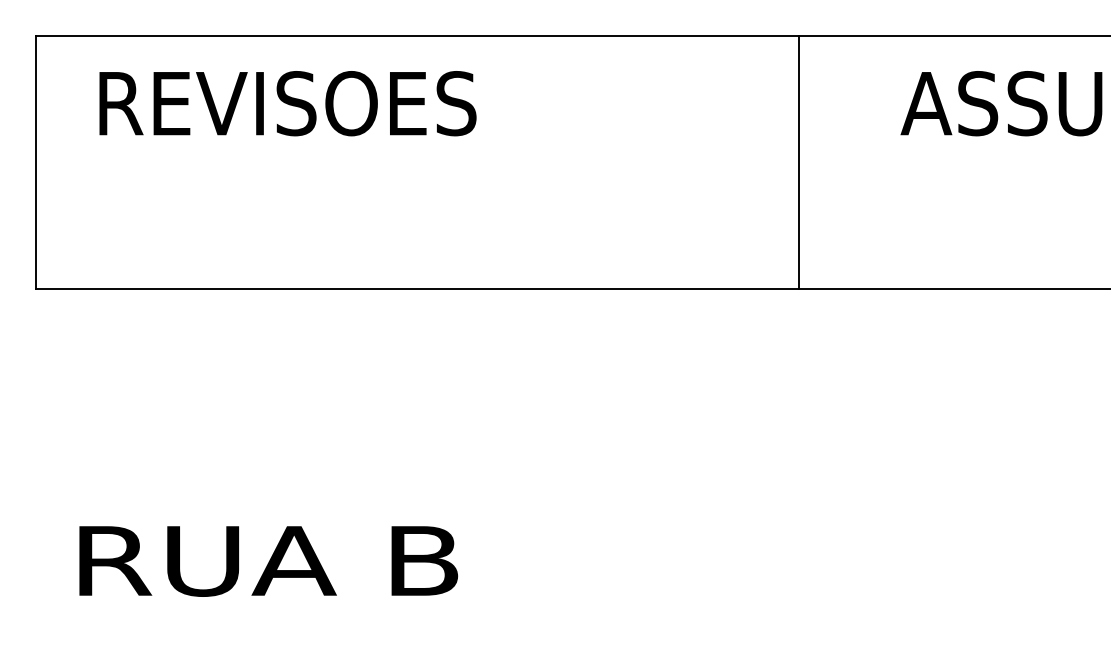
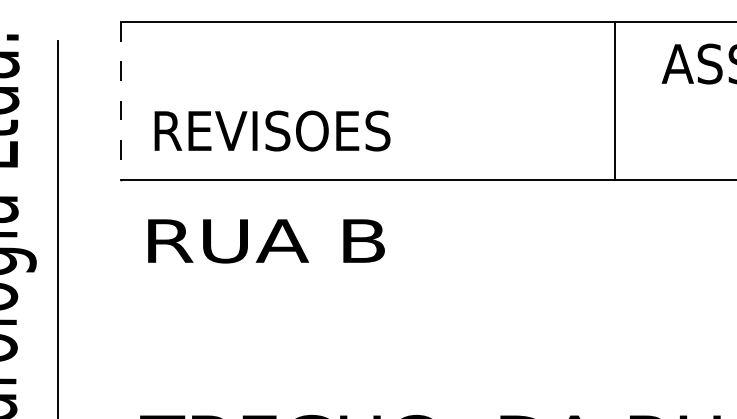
text: (287, 102) -> (272, 130), moved
line: (35, 161) -> (120, 100), solid -> dashed
line: (799, 161) -> (615, 100), moved
text: (268, 561) -> (266, 241), moved

